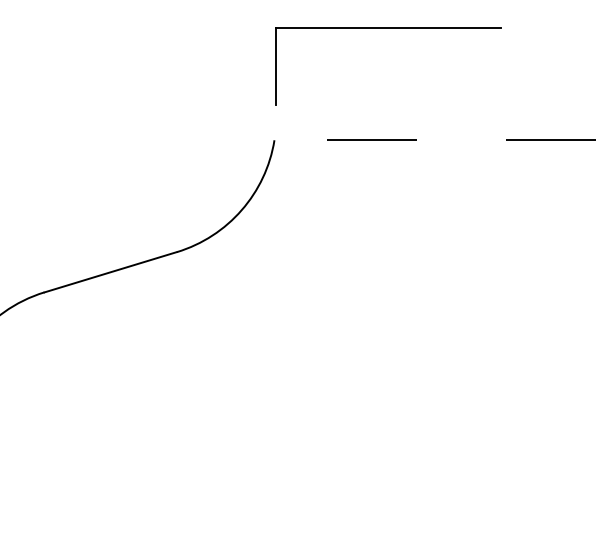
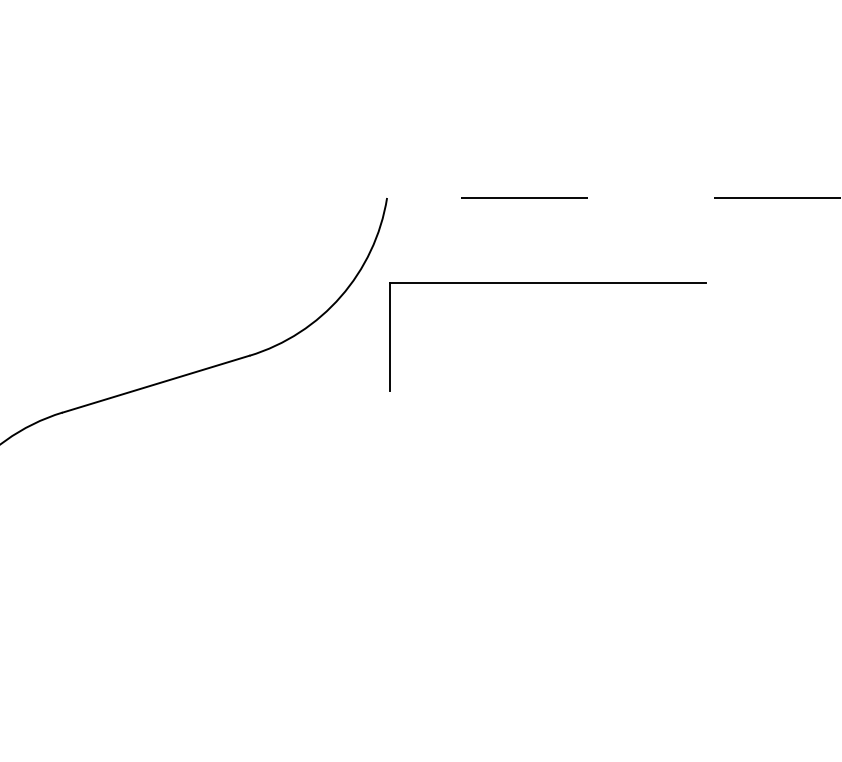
part: (388, 28) -> (547, 283), moved

